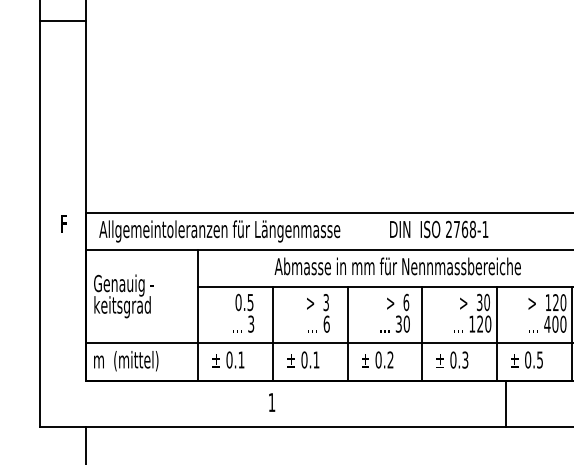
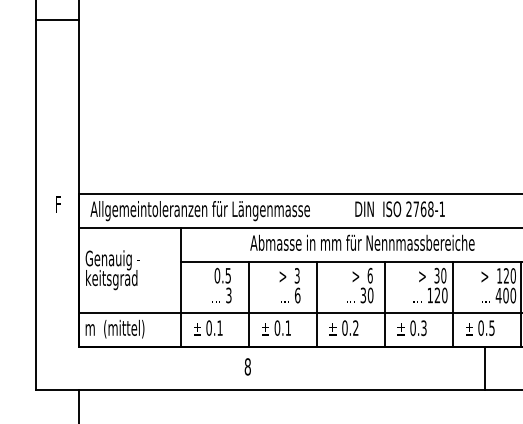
text: (271, 402) -> (247, 366), 1 -> 8
line: (506, 404) -> (485, 368), moved

